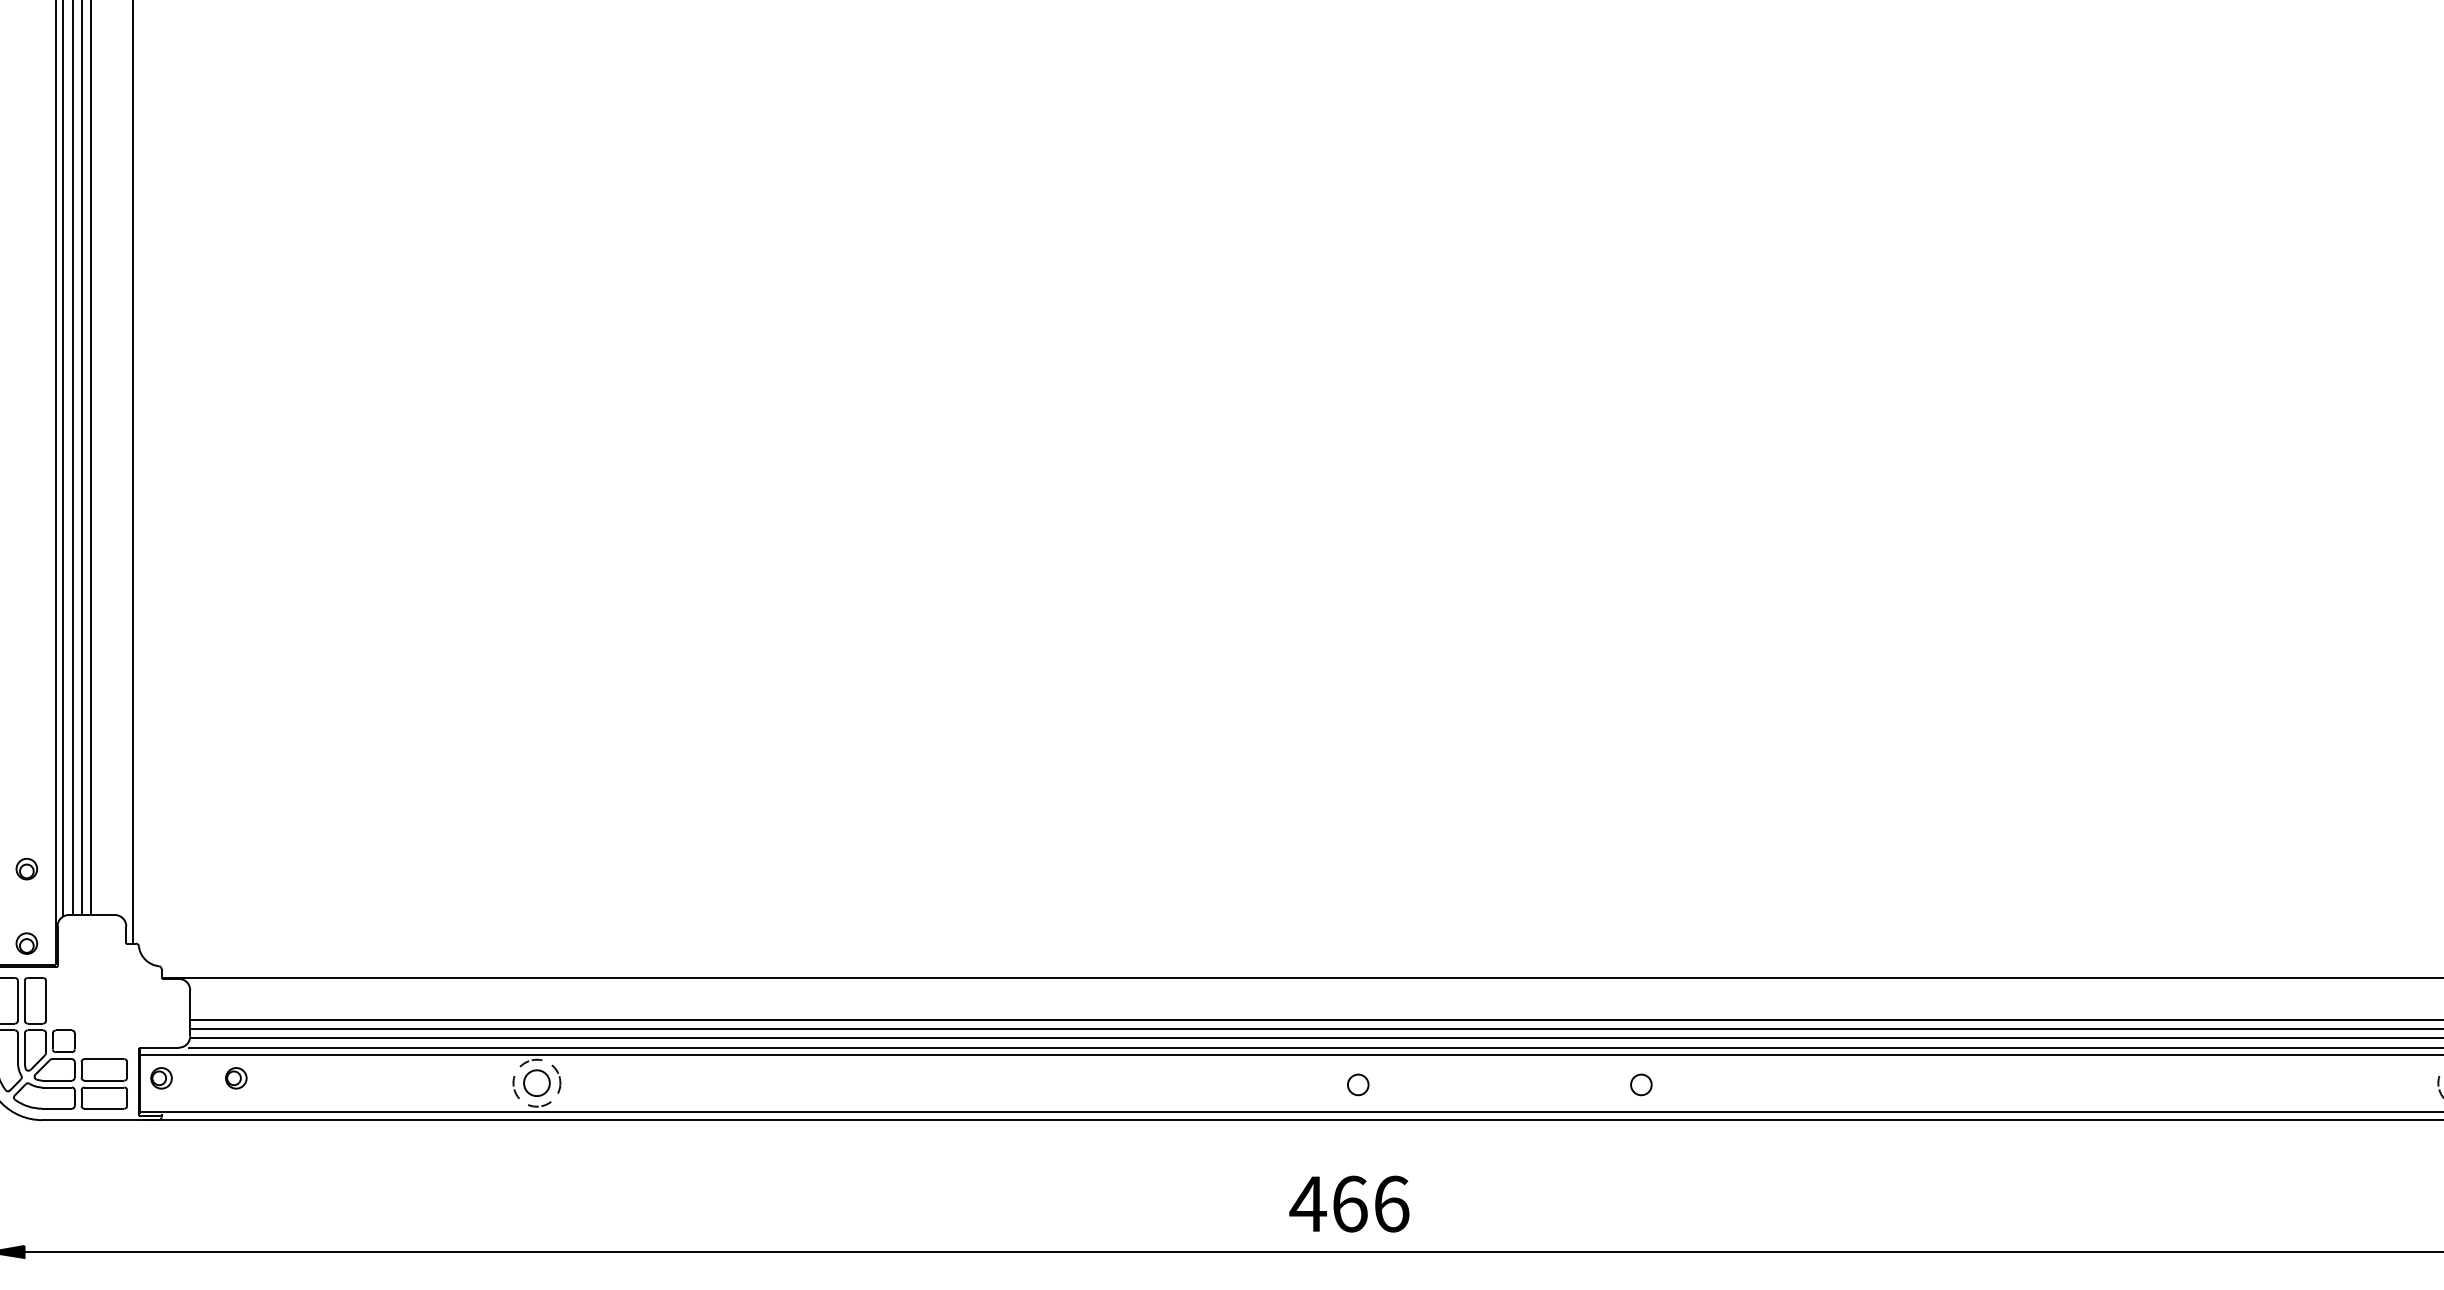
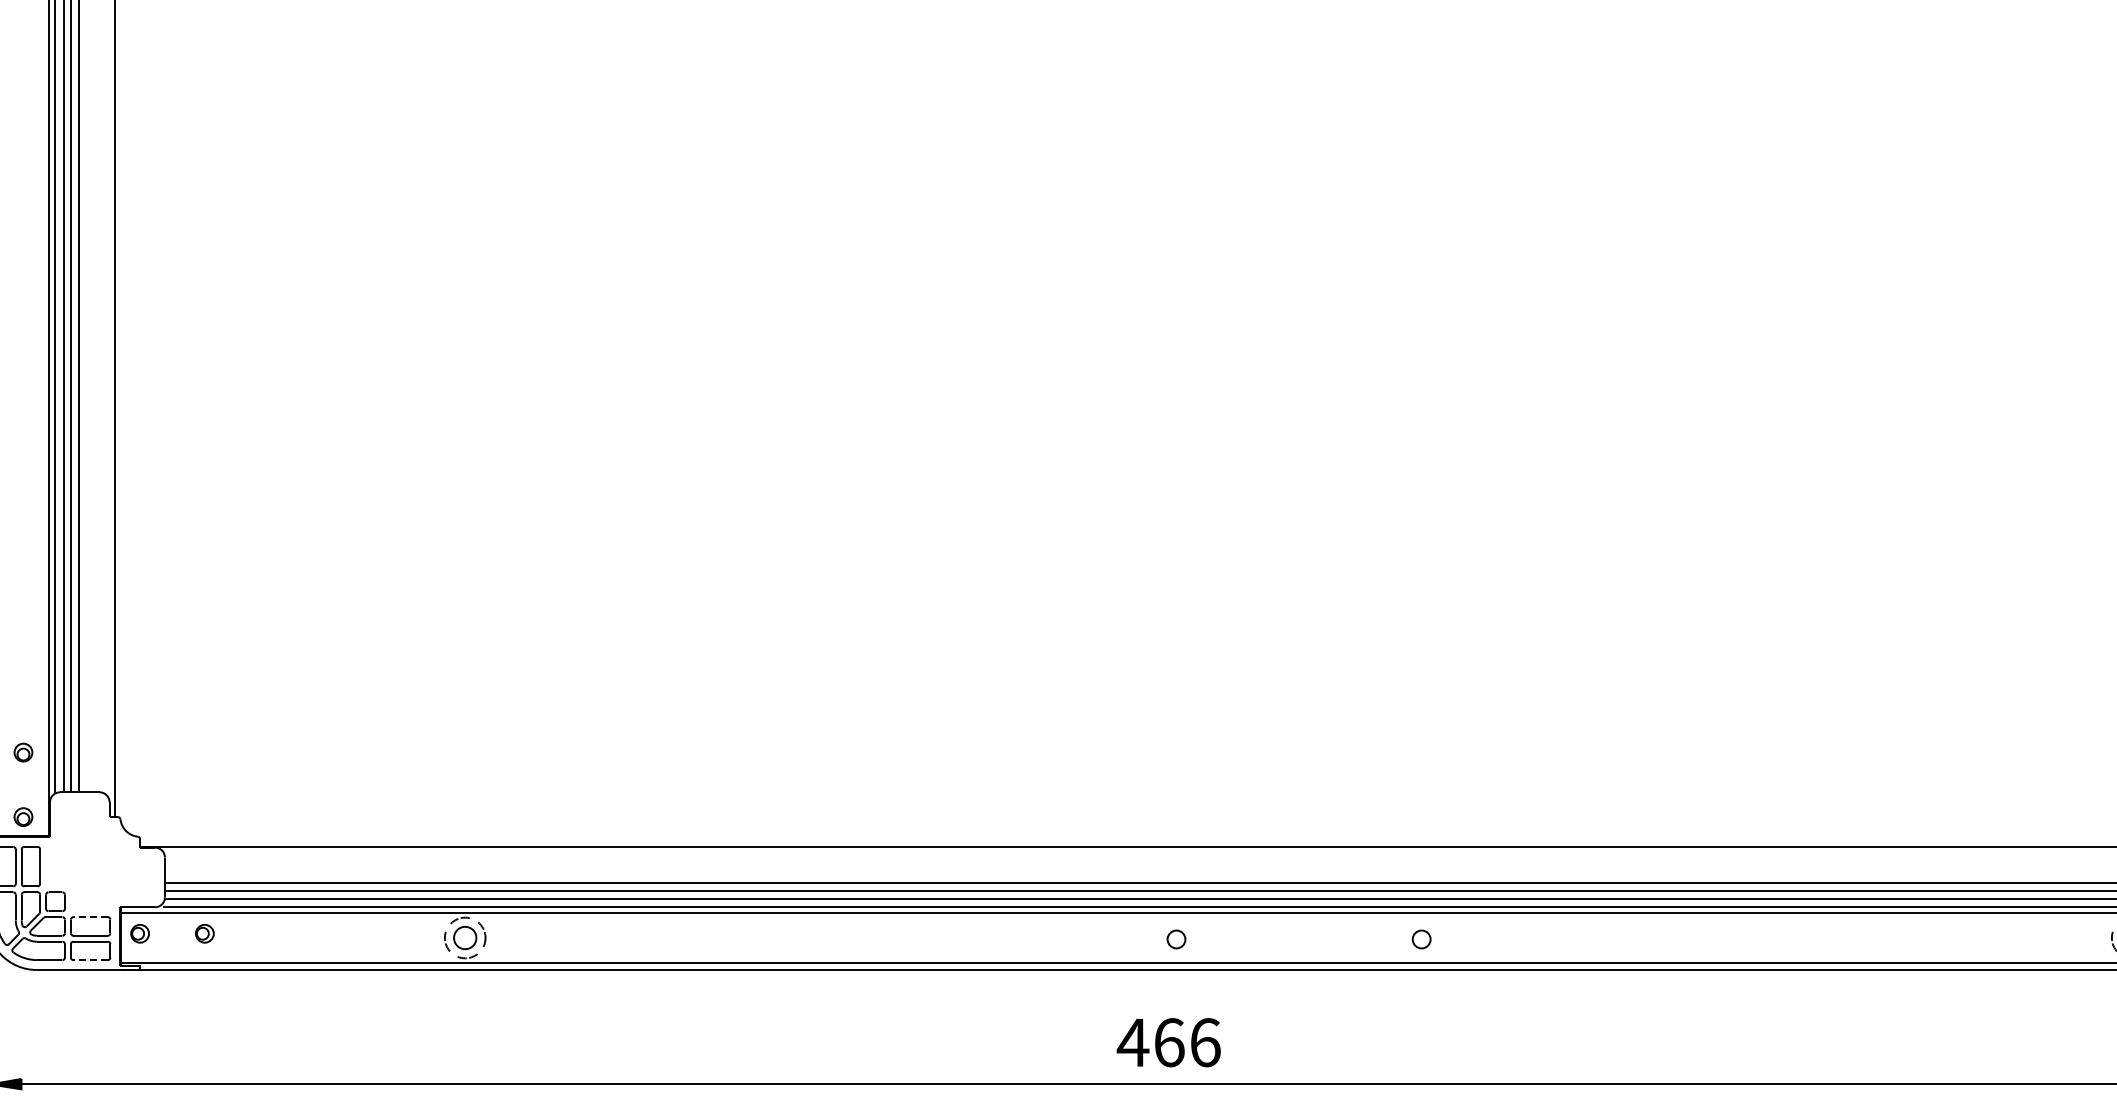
line: (104, 1059) -> (90, 917), solid -> dashed
line: (104, 1109) -> (90, 960), solid -> dashed

